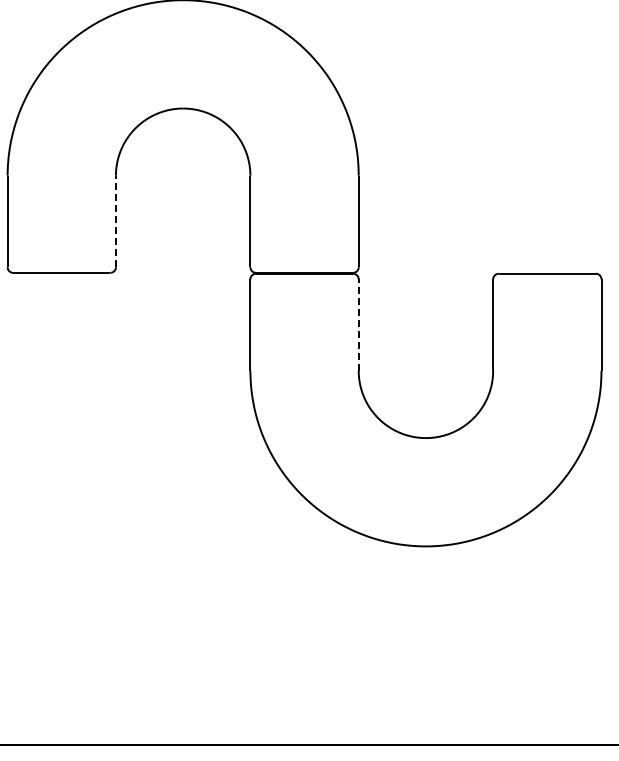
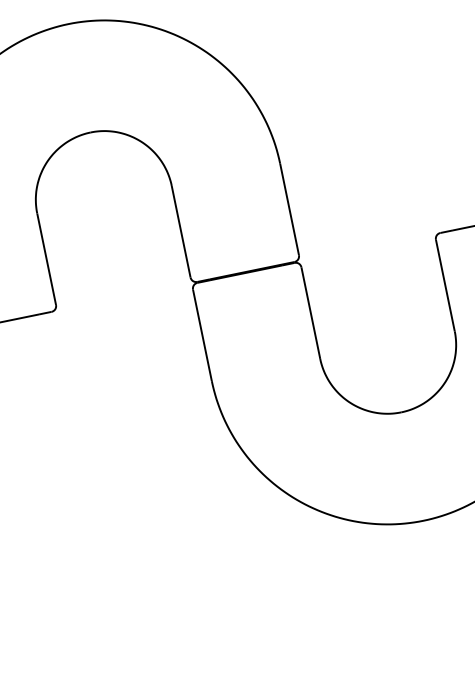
line: (115, 221) -> (46, 259), dashed -> solid
line: (358, 325) -> (310, 313), dashed -> solid

